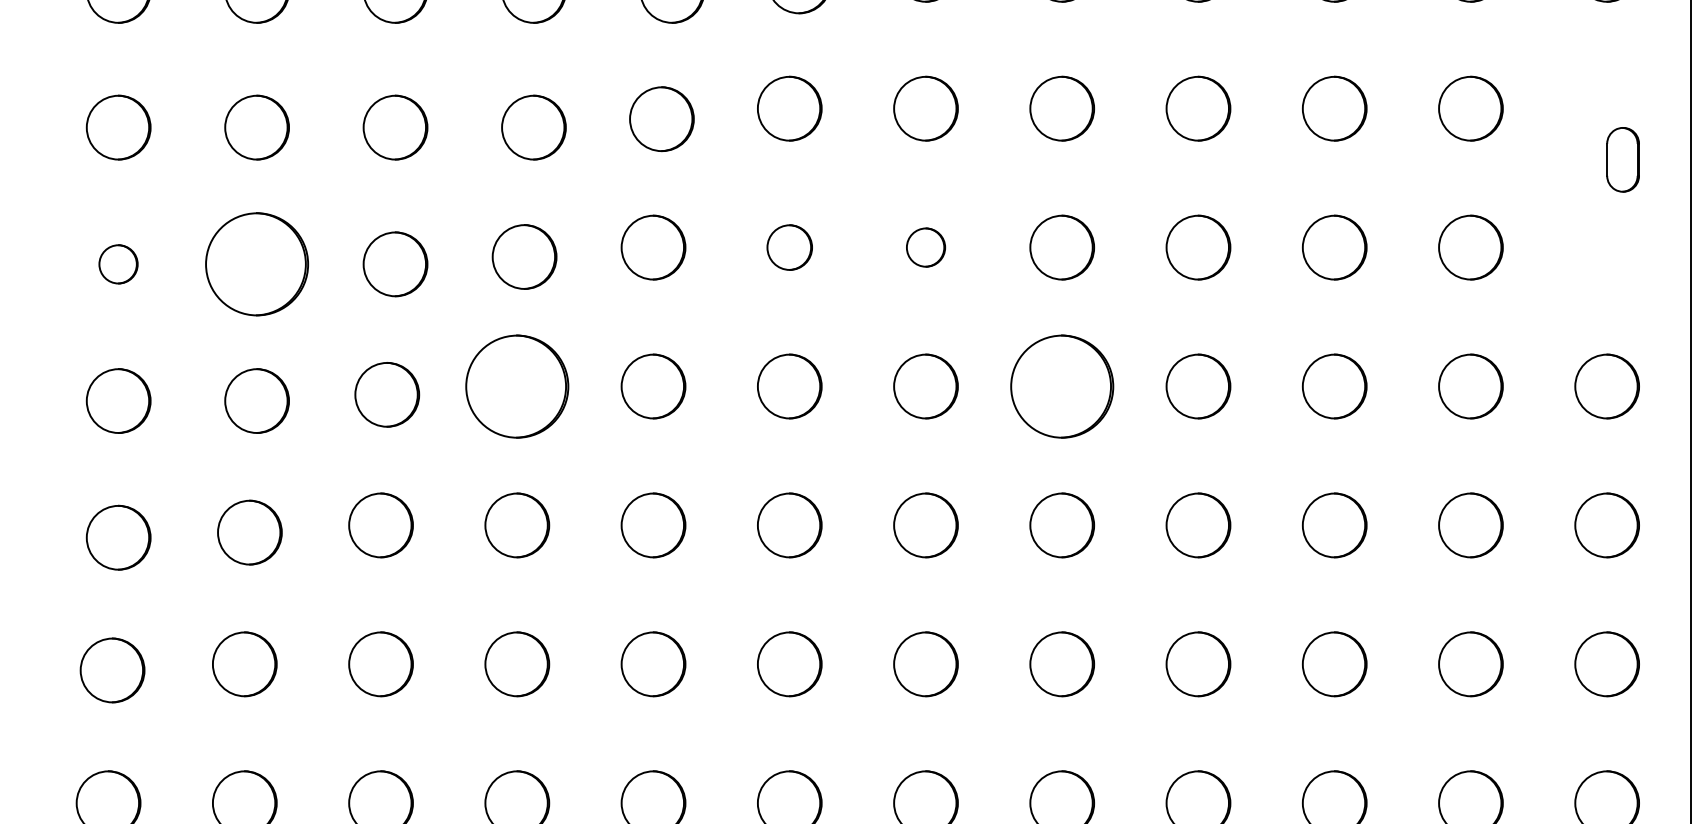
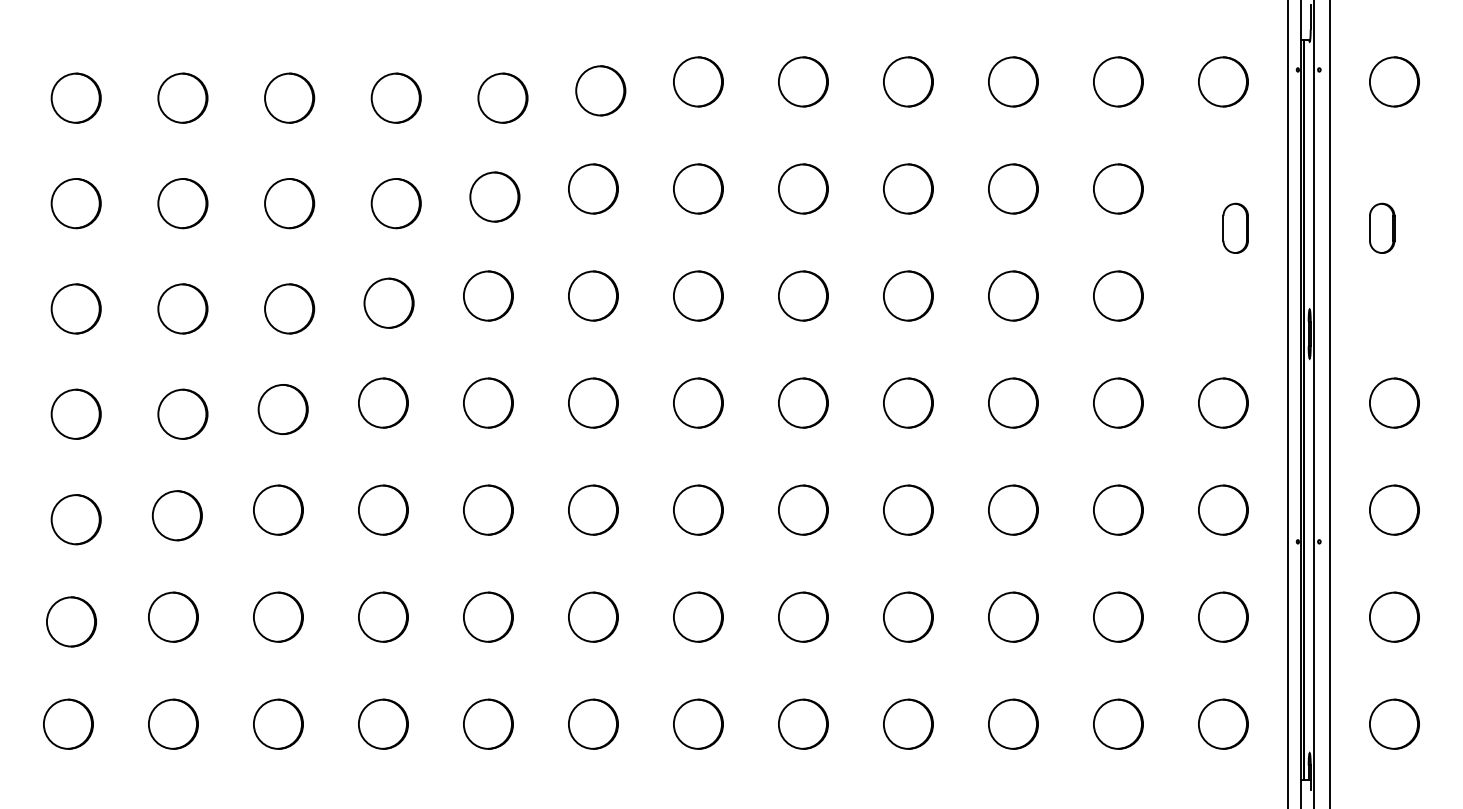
circle: (789, 246) -> (593, 295), size x1.43
circle: (926, 246) -> (698, 295), size x1.67
circle: (117, 263) -> (75, 308), size x1.67
circle: (256, 263) -> (182, 308), size x0.62
circle: (517, 385) -> (383, 402), size x0.62
circle: (1062, 385) -> (803, 402), size x0.62

